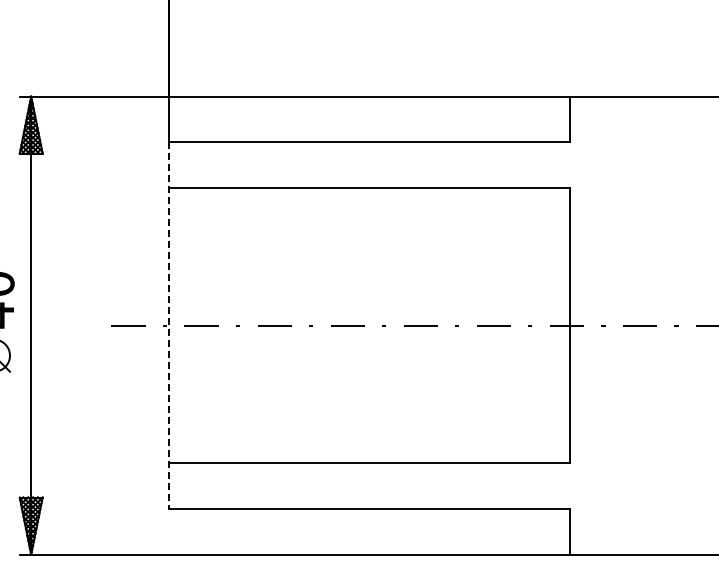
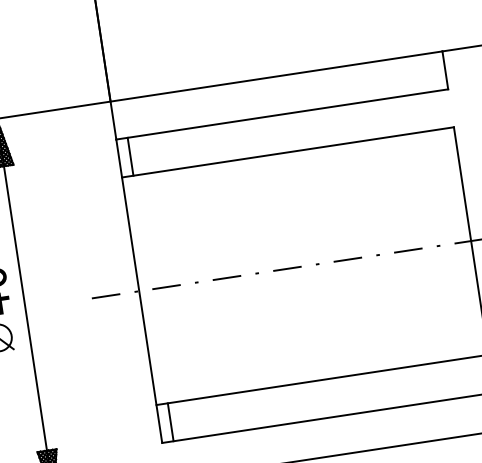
line: (182, 165) -> (130, 156), added
line: (168, 326) -> (139, 291), dashed -> solid
line: (182, 485) -> (170, 421), added

